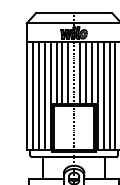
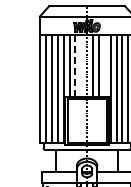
line: (62, 72) -> (75, 65), solid -> dashed
line: (68, 72) -> (81, 65), removed
line: (91, 72) -> (104, 65), removed

